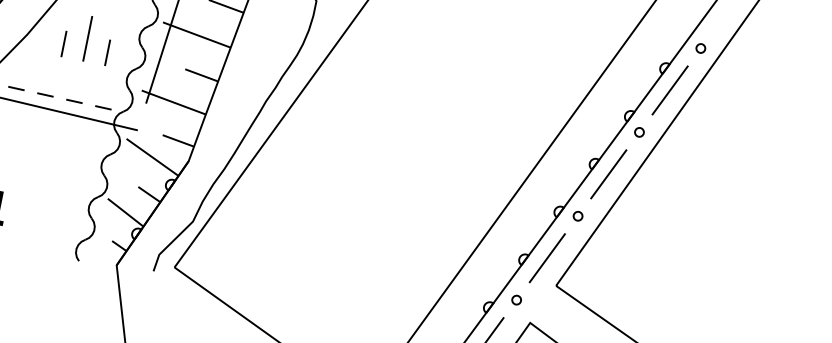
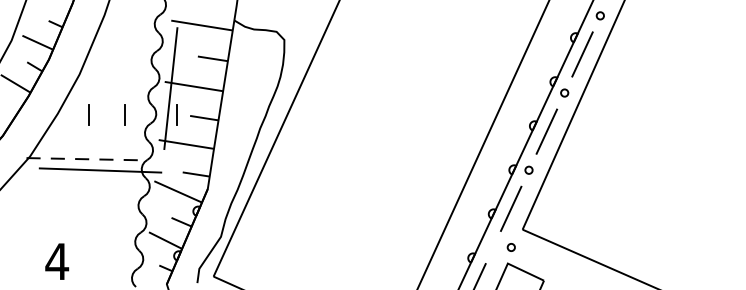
line: (87, 38) -> (106, 107), removed
line: (169, 64) -> (176, 114), added
circle: (515, 299) -> (510, 247), moved

